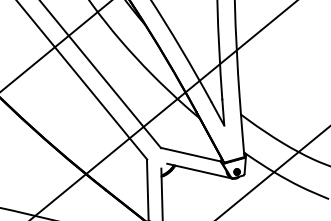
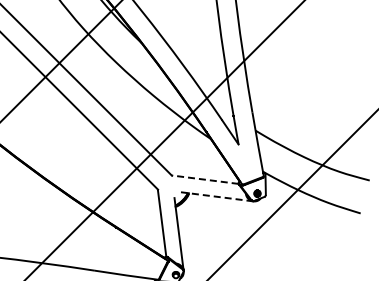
line: (191, 154) -> (205, 179), solid -> dashed
line: (199, 170) -> (216, 196), solid -> dashed

